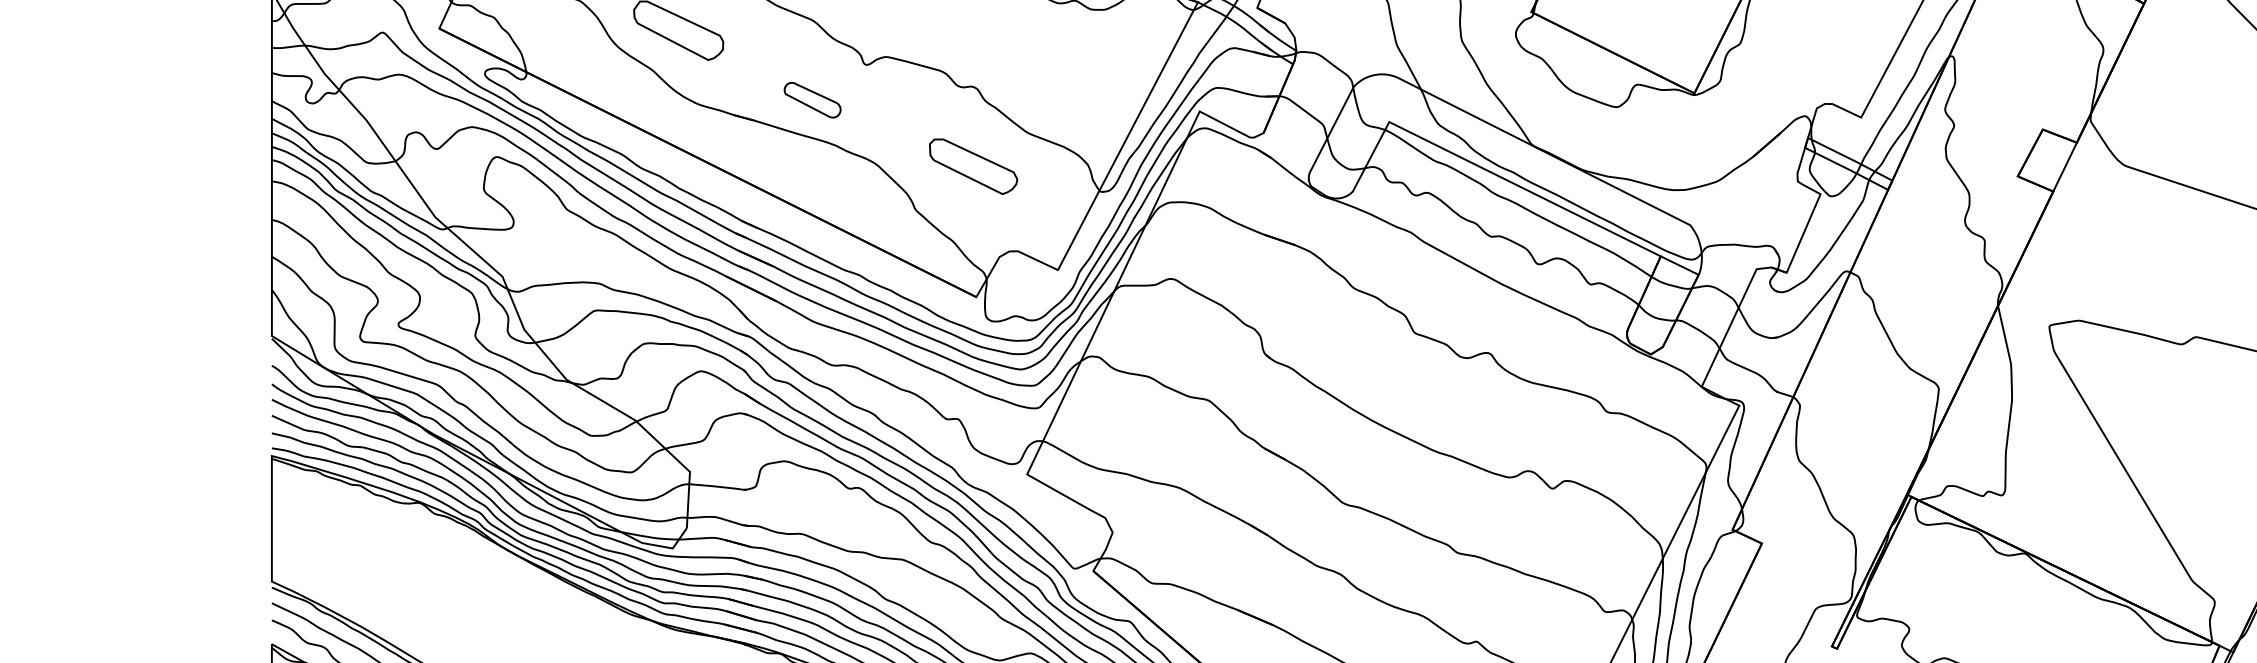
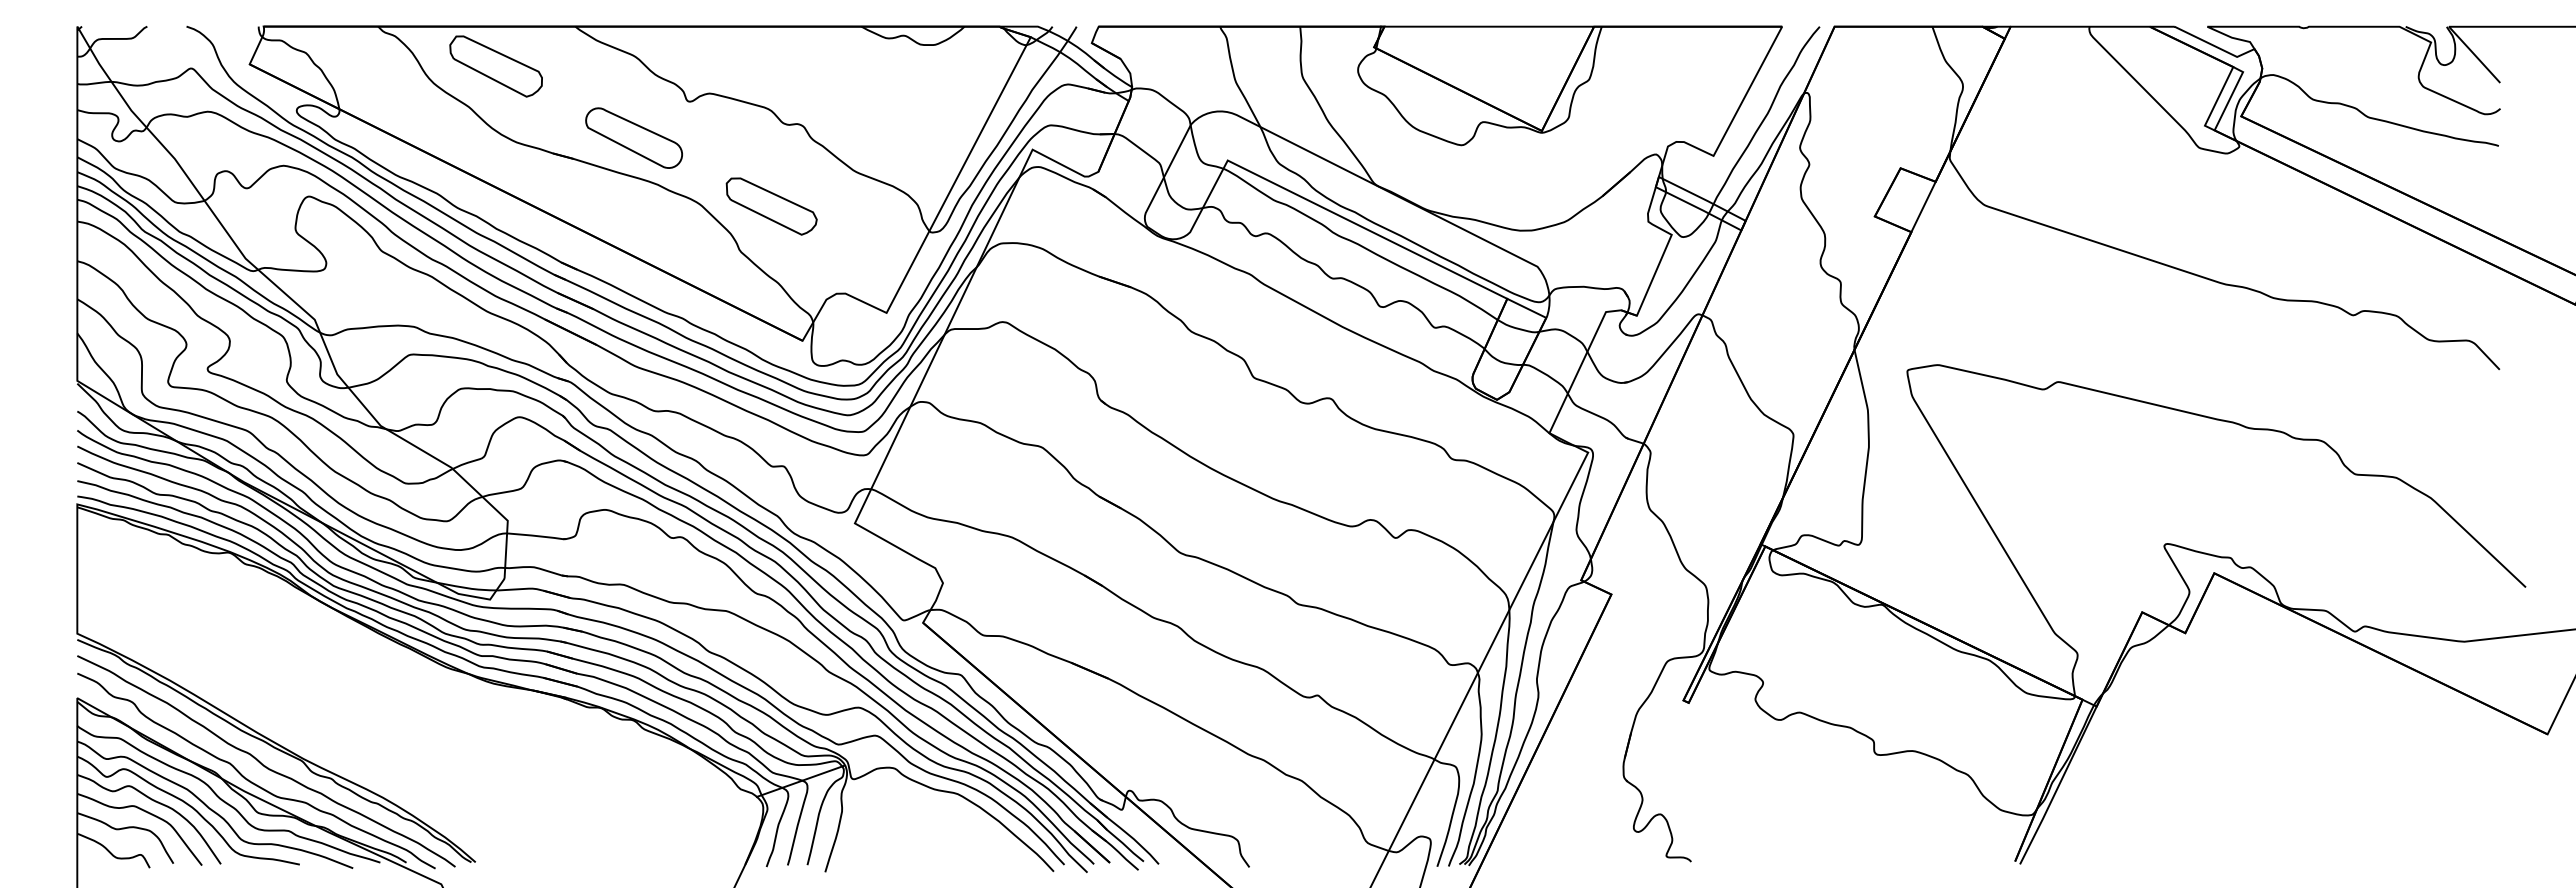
part: (812, 99) -> (633, 137), size x1.67
part: (973, 166) -> (771, 206), moved

